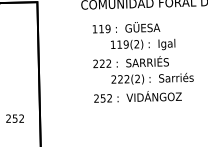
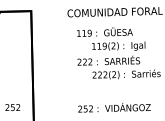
text: (137, 96) -> (114, 107), moved

